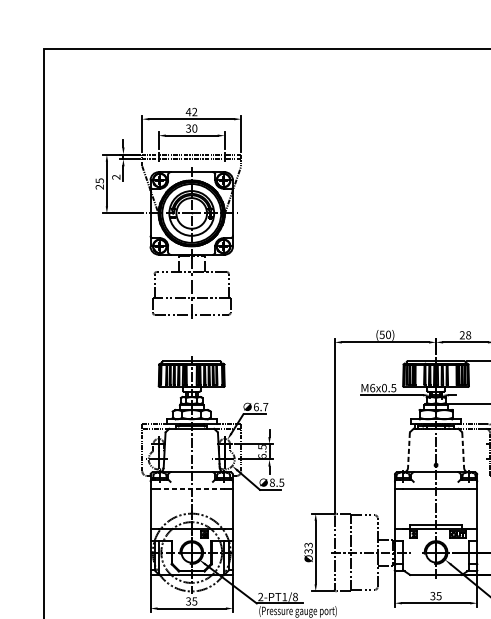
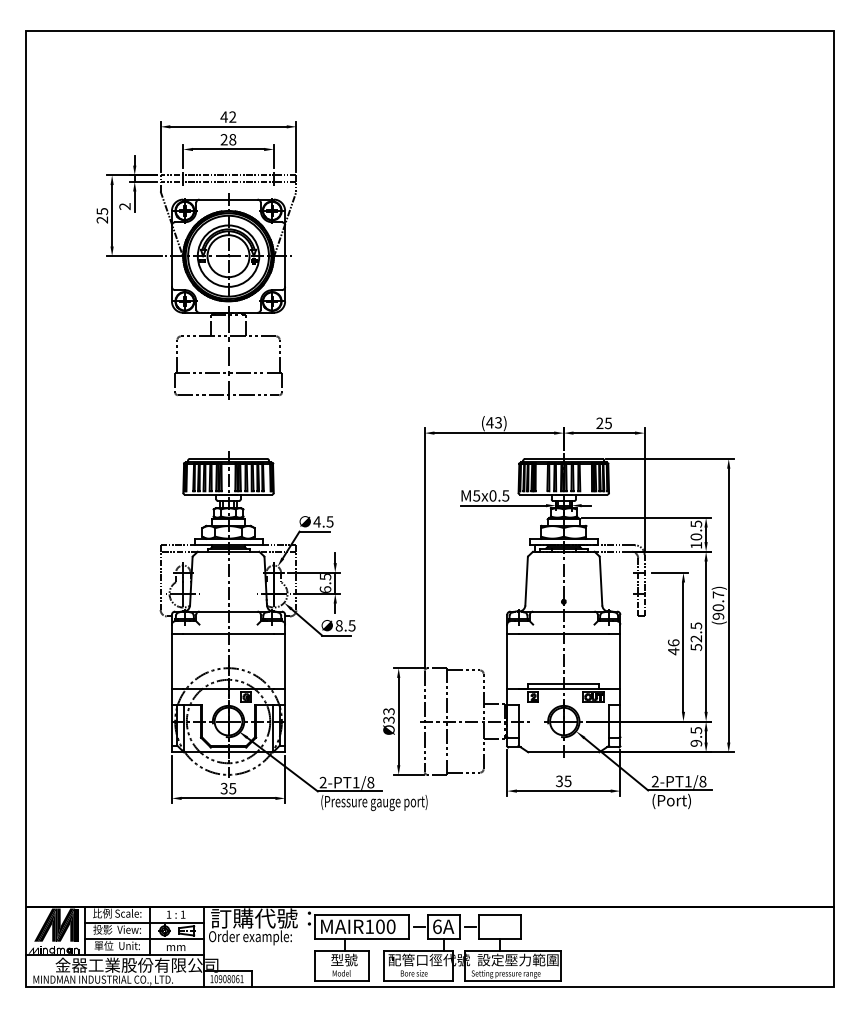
text: (191, 128) -> (228, 139), 30 -> 28
text: (385, 334) -> (494, 422), (50) -> (43)
text: (467, 334) -> (607, 422), 28 -> 25
text: (372, 387) -> (476, 495), M6x0.5 -> M5x0.5
text: (260, 406) -> (323, 521), 6.7 -> 4.5
line: (408, 450) -> (526, 581), dashed -> solid
line: (463, 450) -> (601, 581), dashed -> solid
line: (191, 489) -> (228, 634), dashed -> solid

